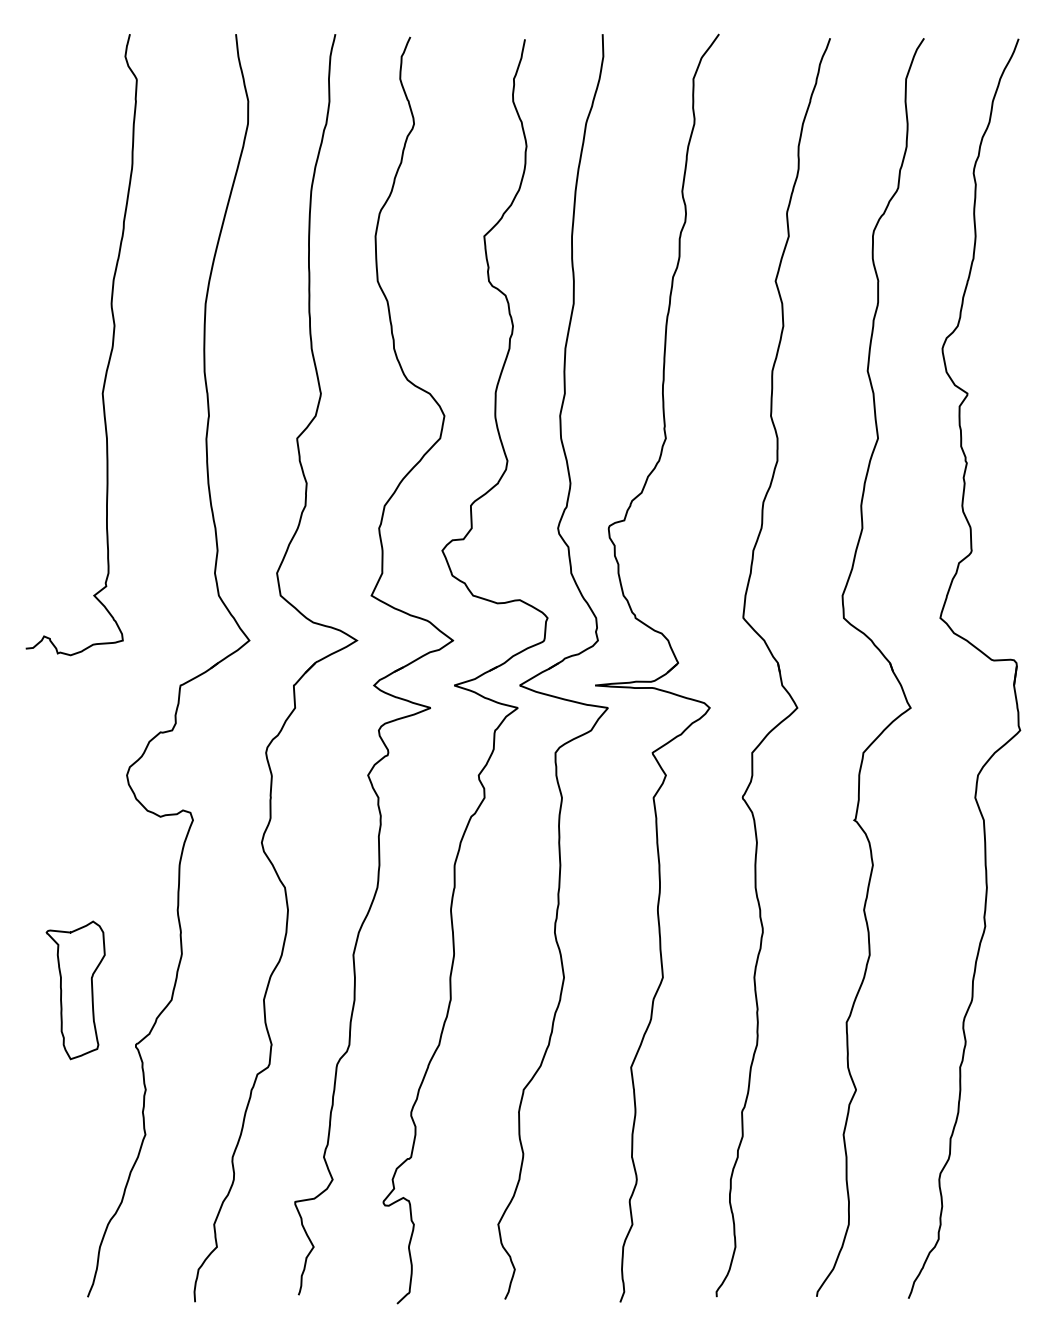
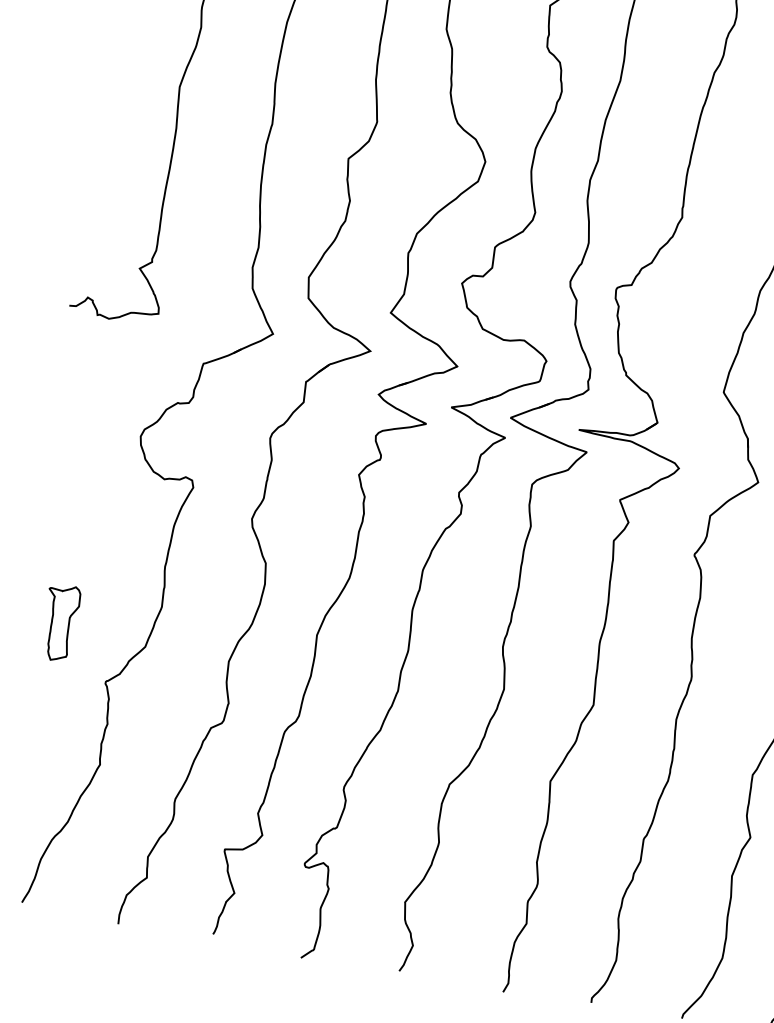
part: (75, 990) -> (59, 622), size x0.6

